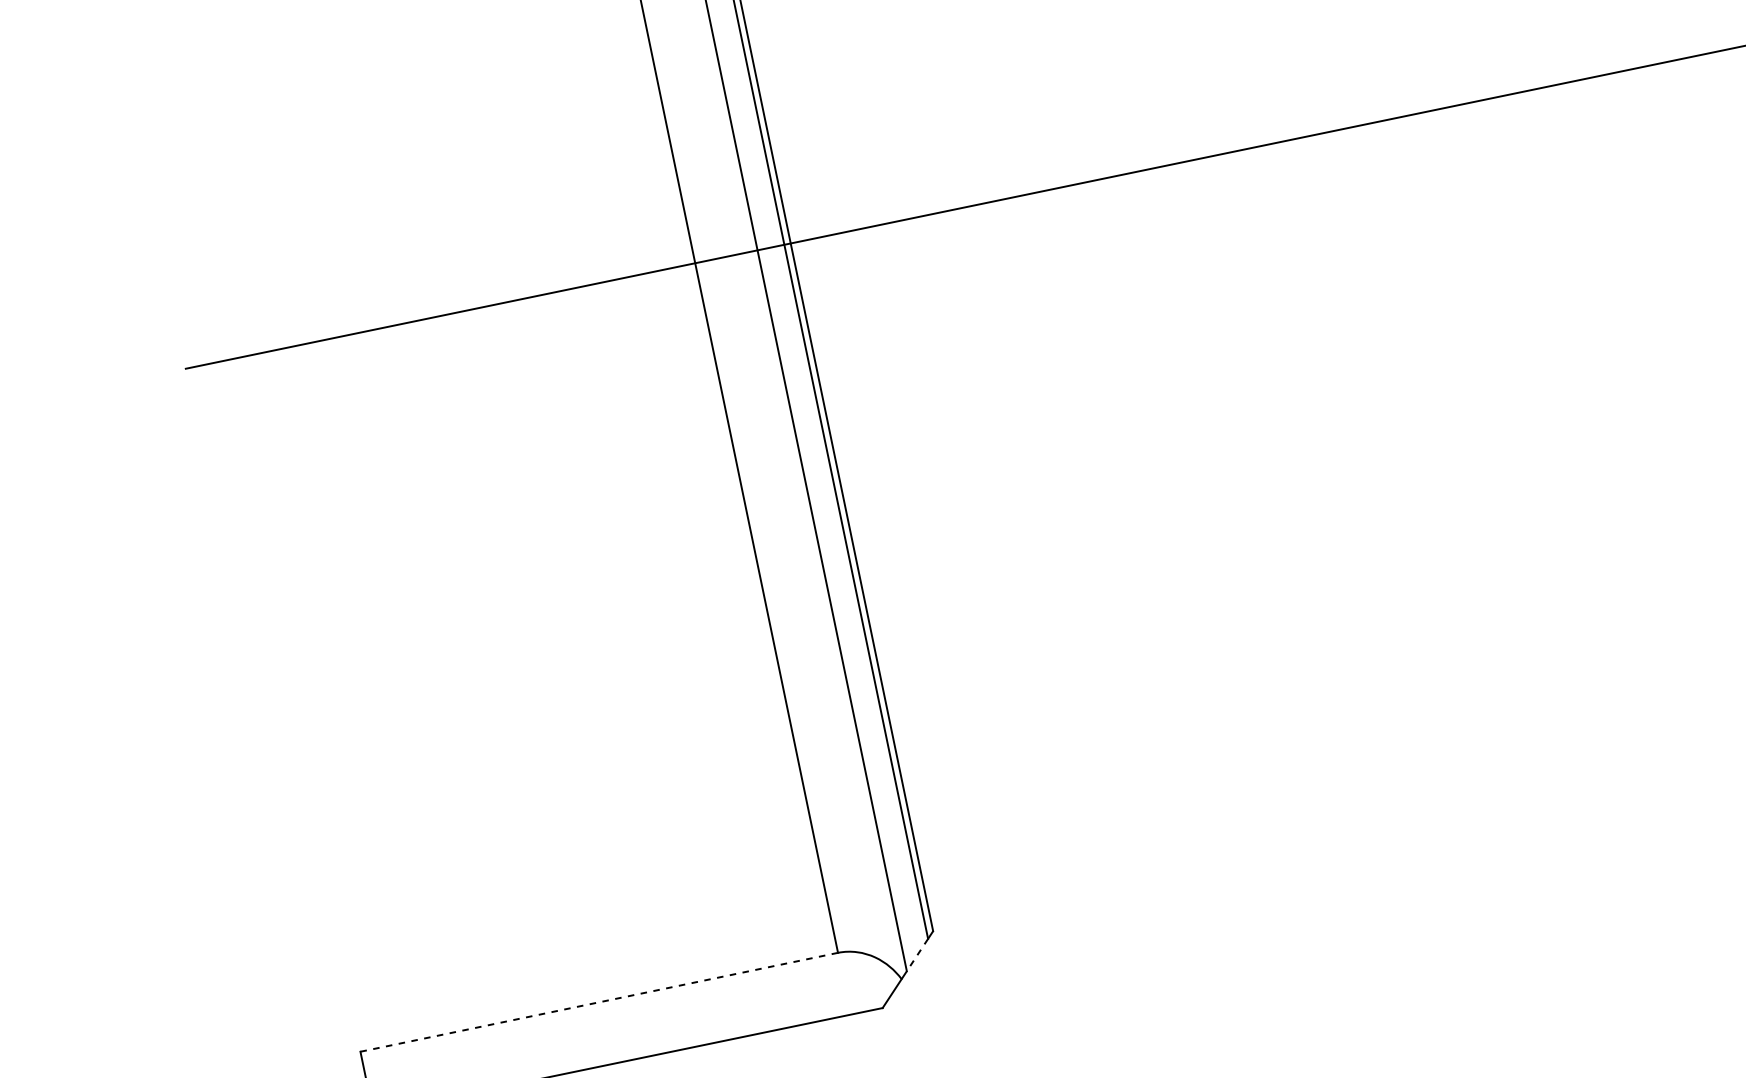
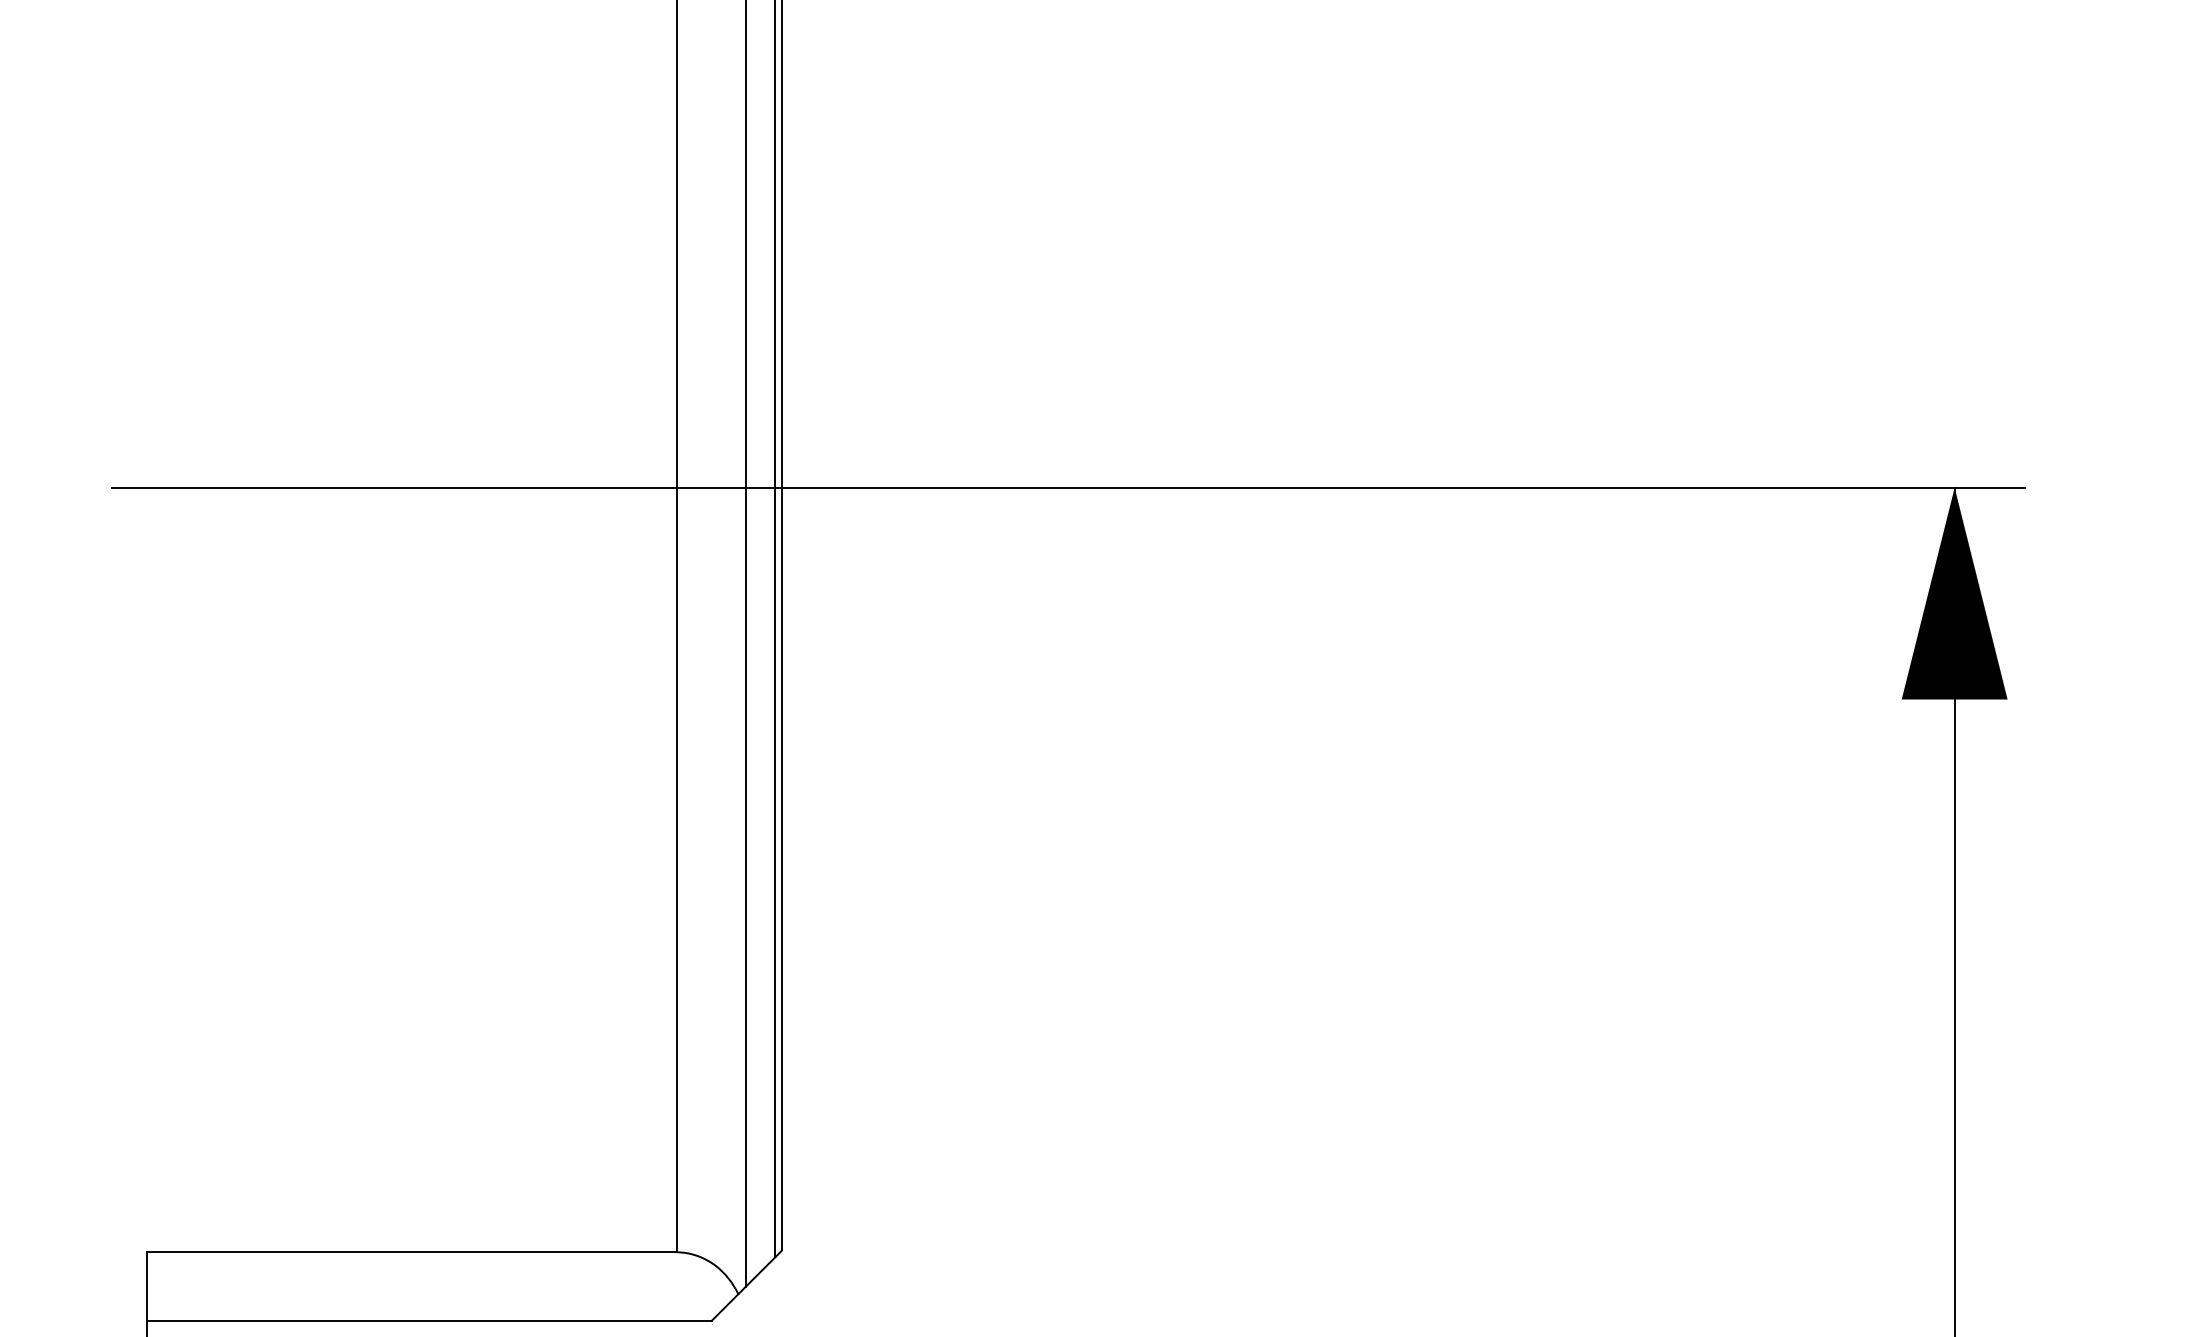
line: (917, 955) -> (760, 1272), dashed -> solid
line: (599, 1002) -> (411, 1252), dashed -> solid

